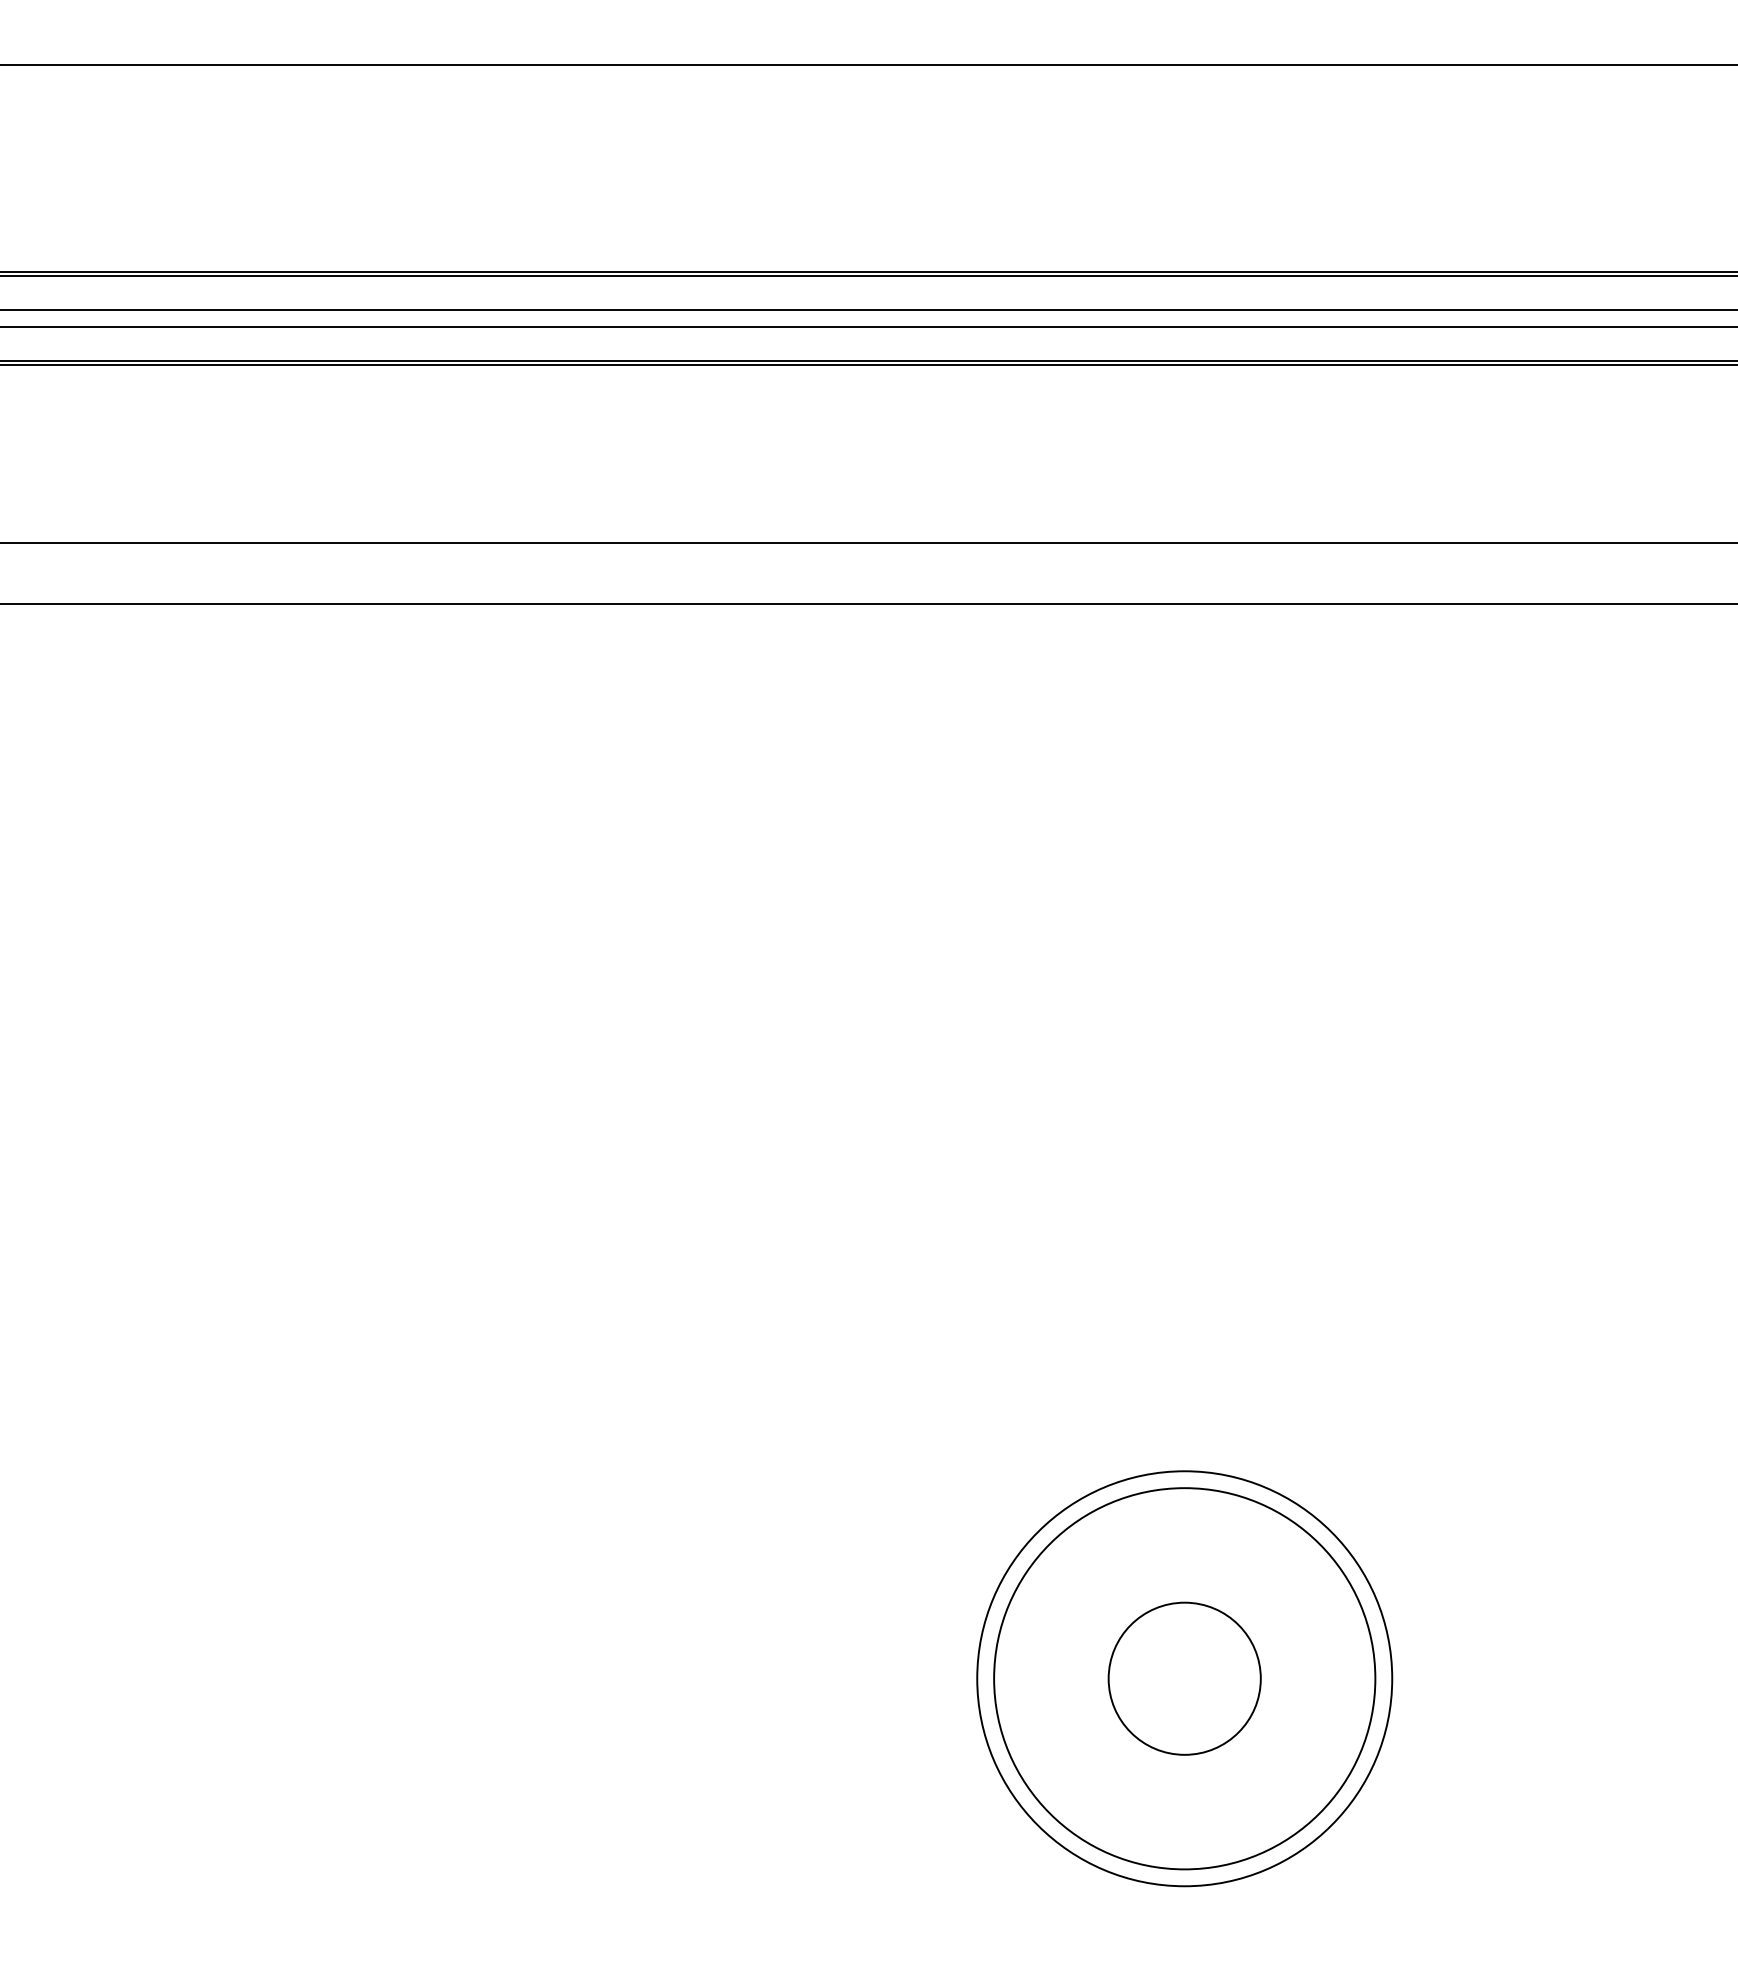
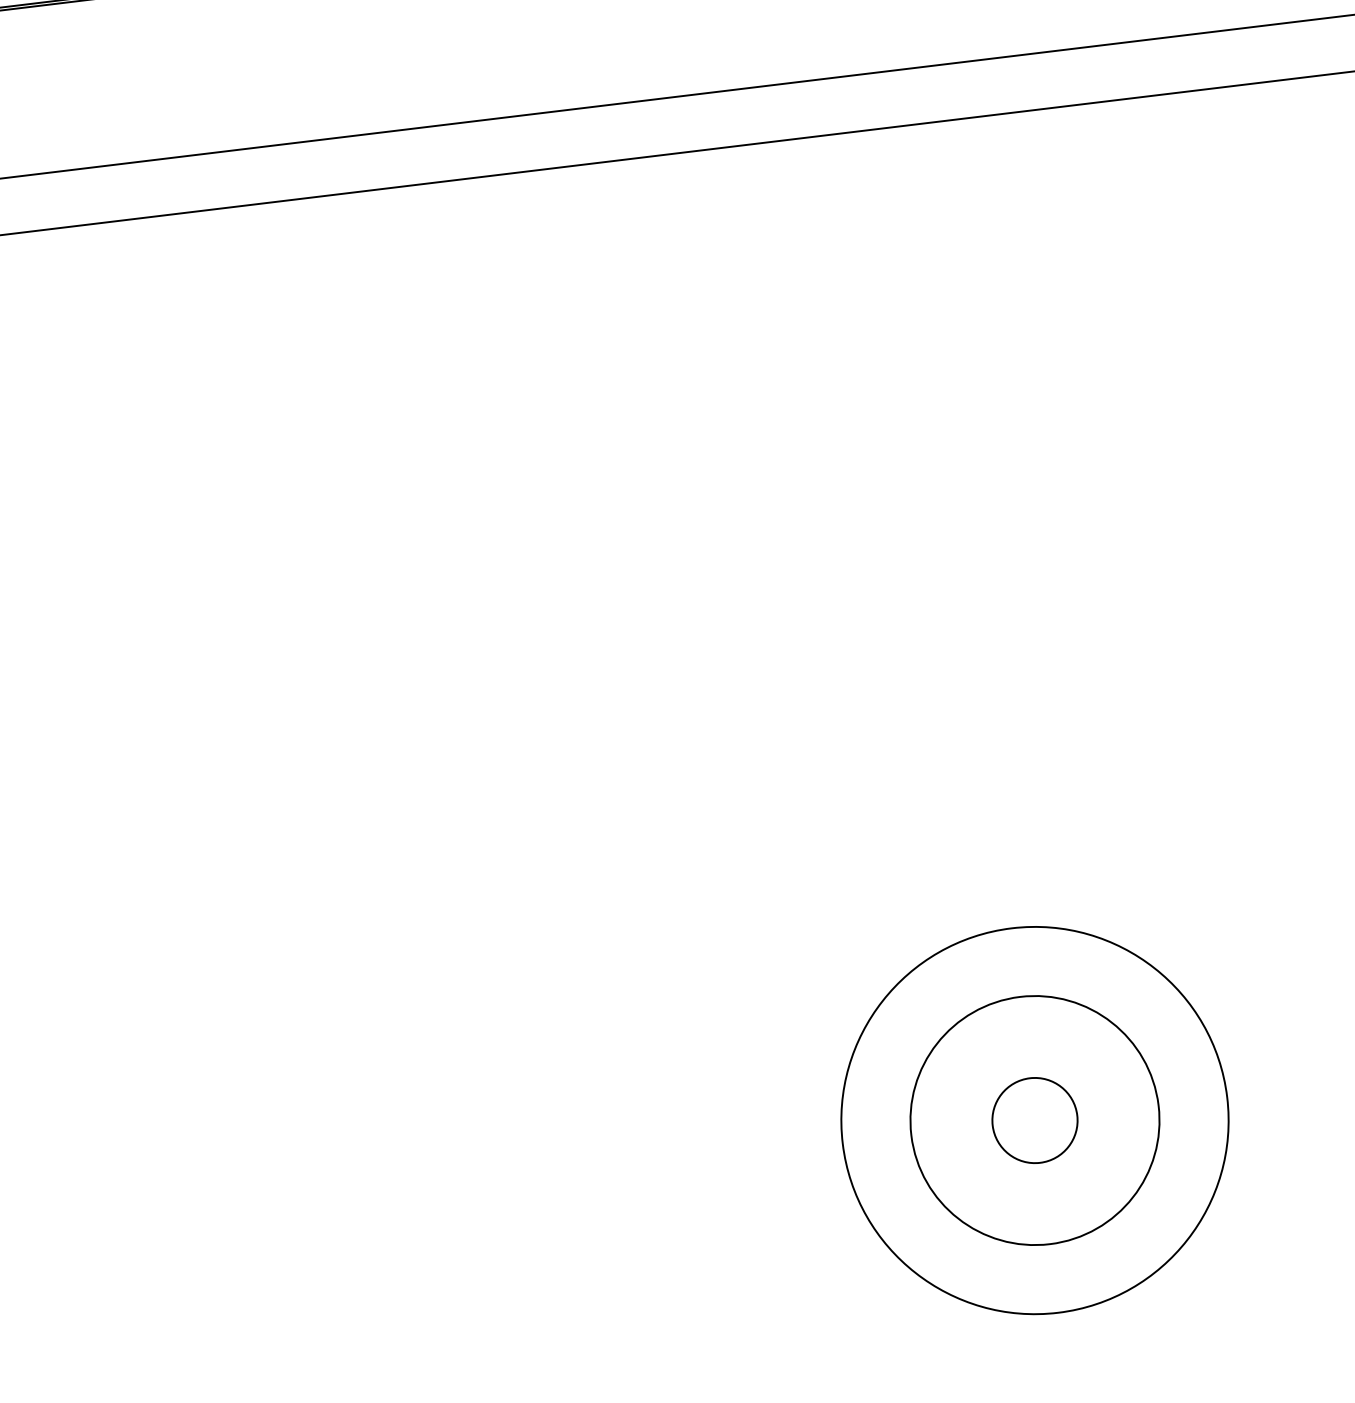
circle: (1184, 1678) -> (1034, 1120), size x0.6
circle: (1184, 1678) -> (1034, 1120), size x0.7

